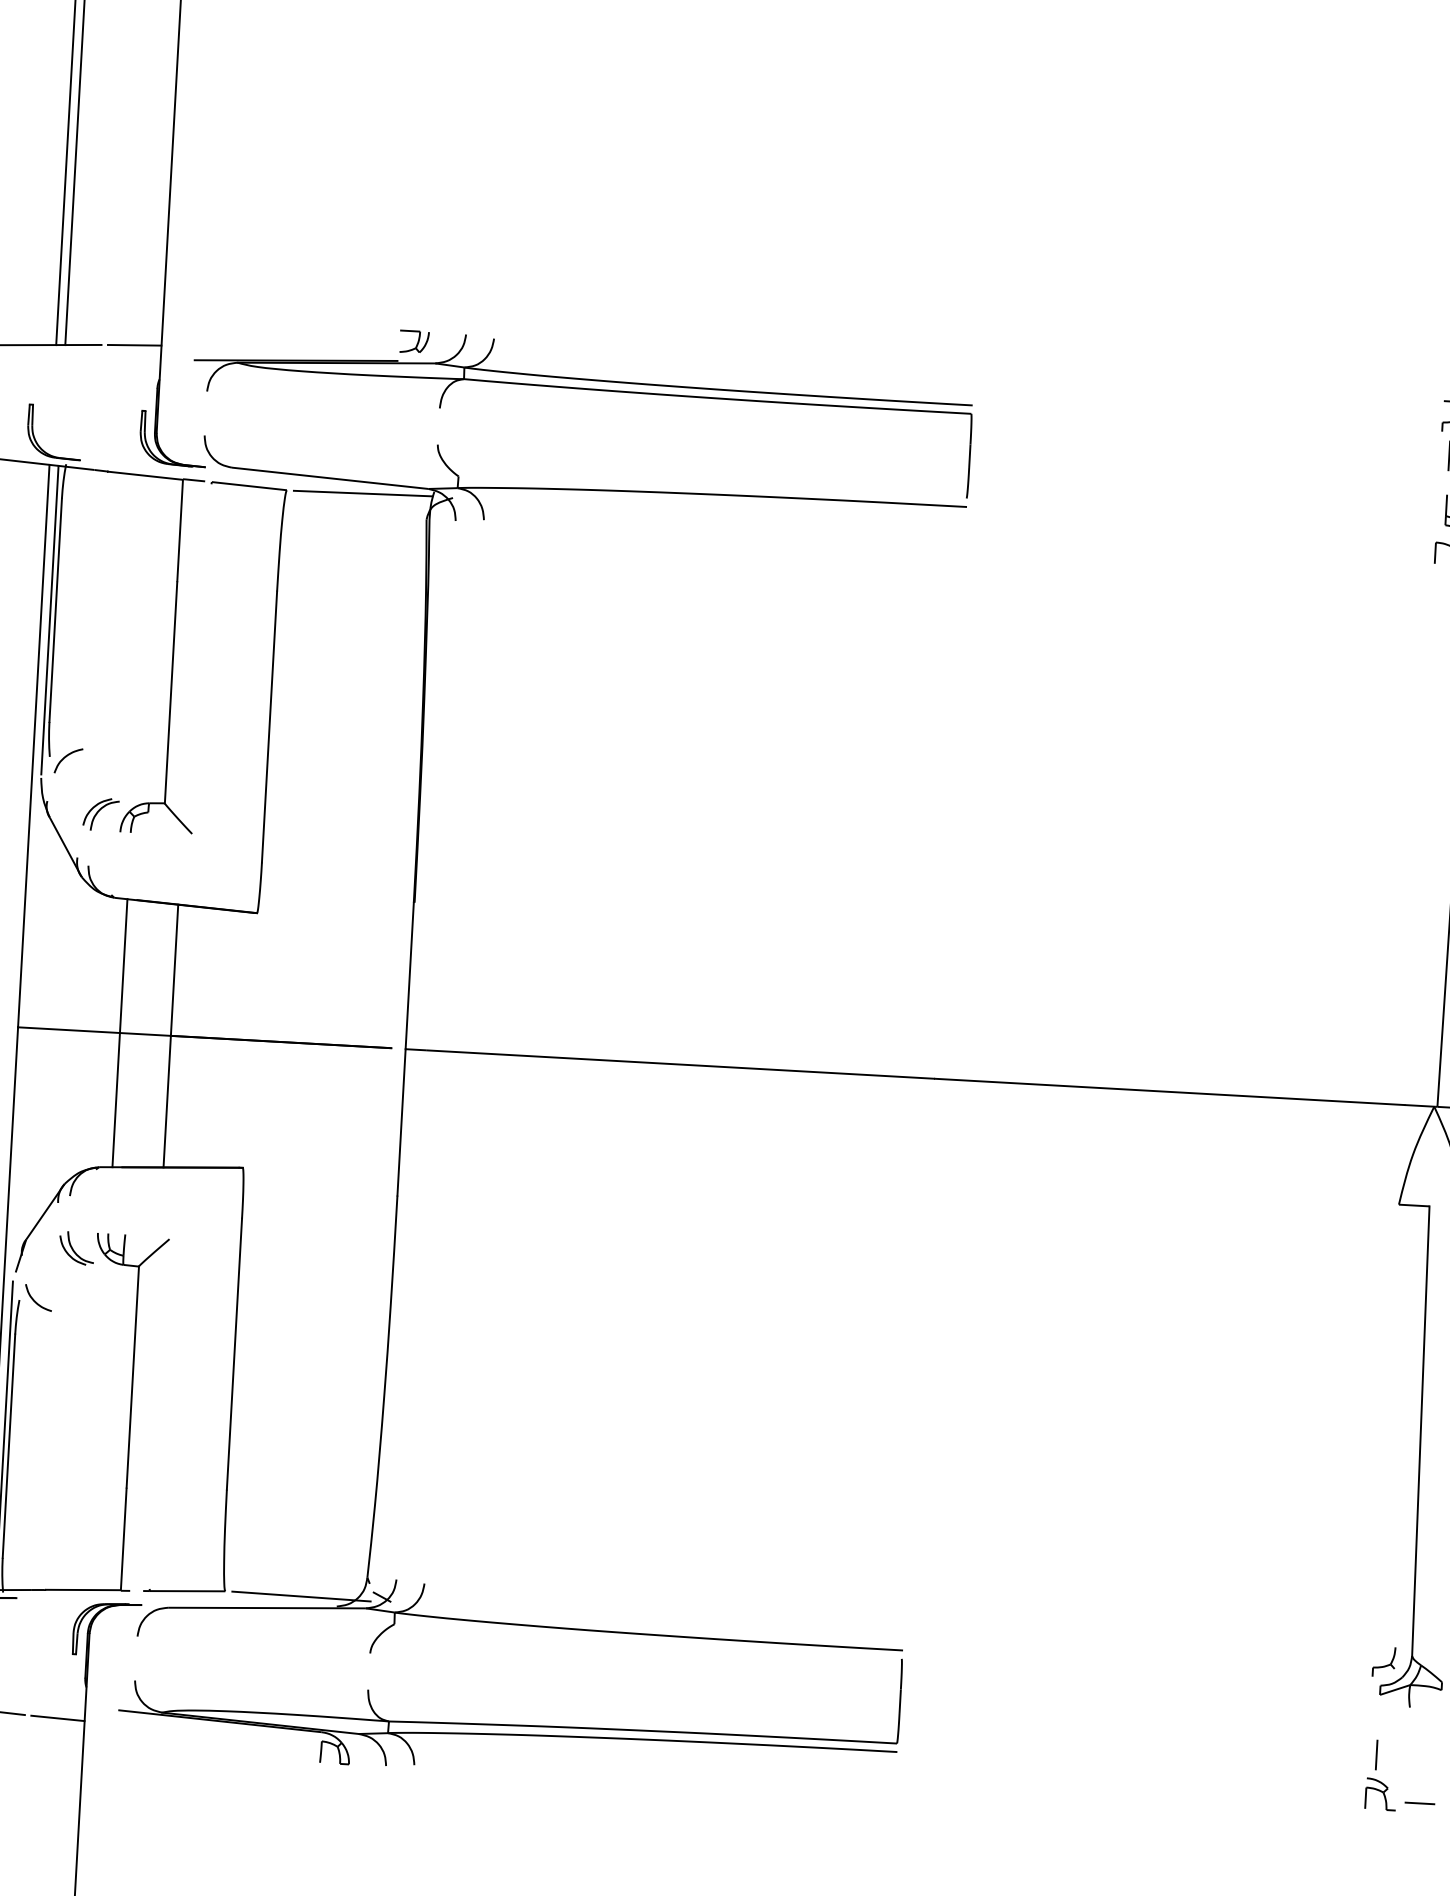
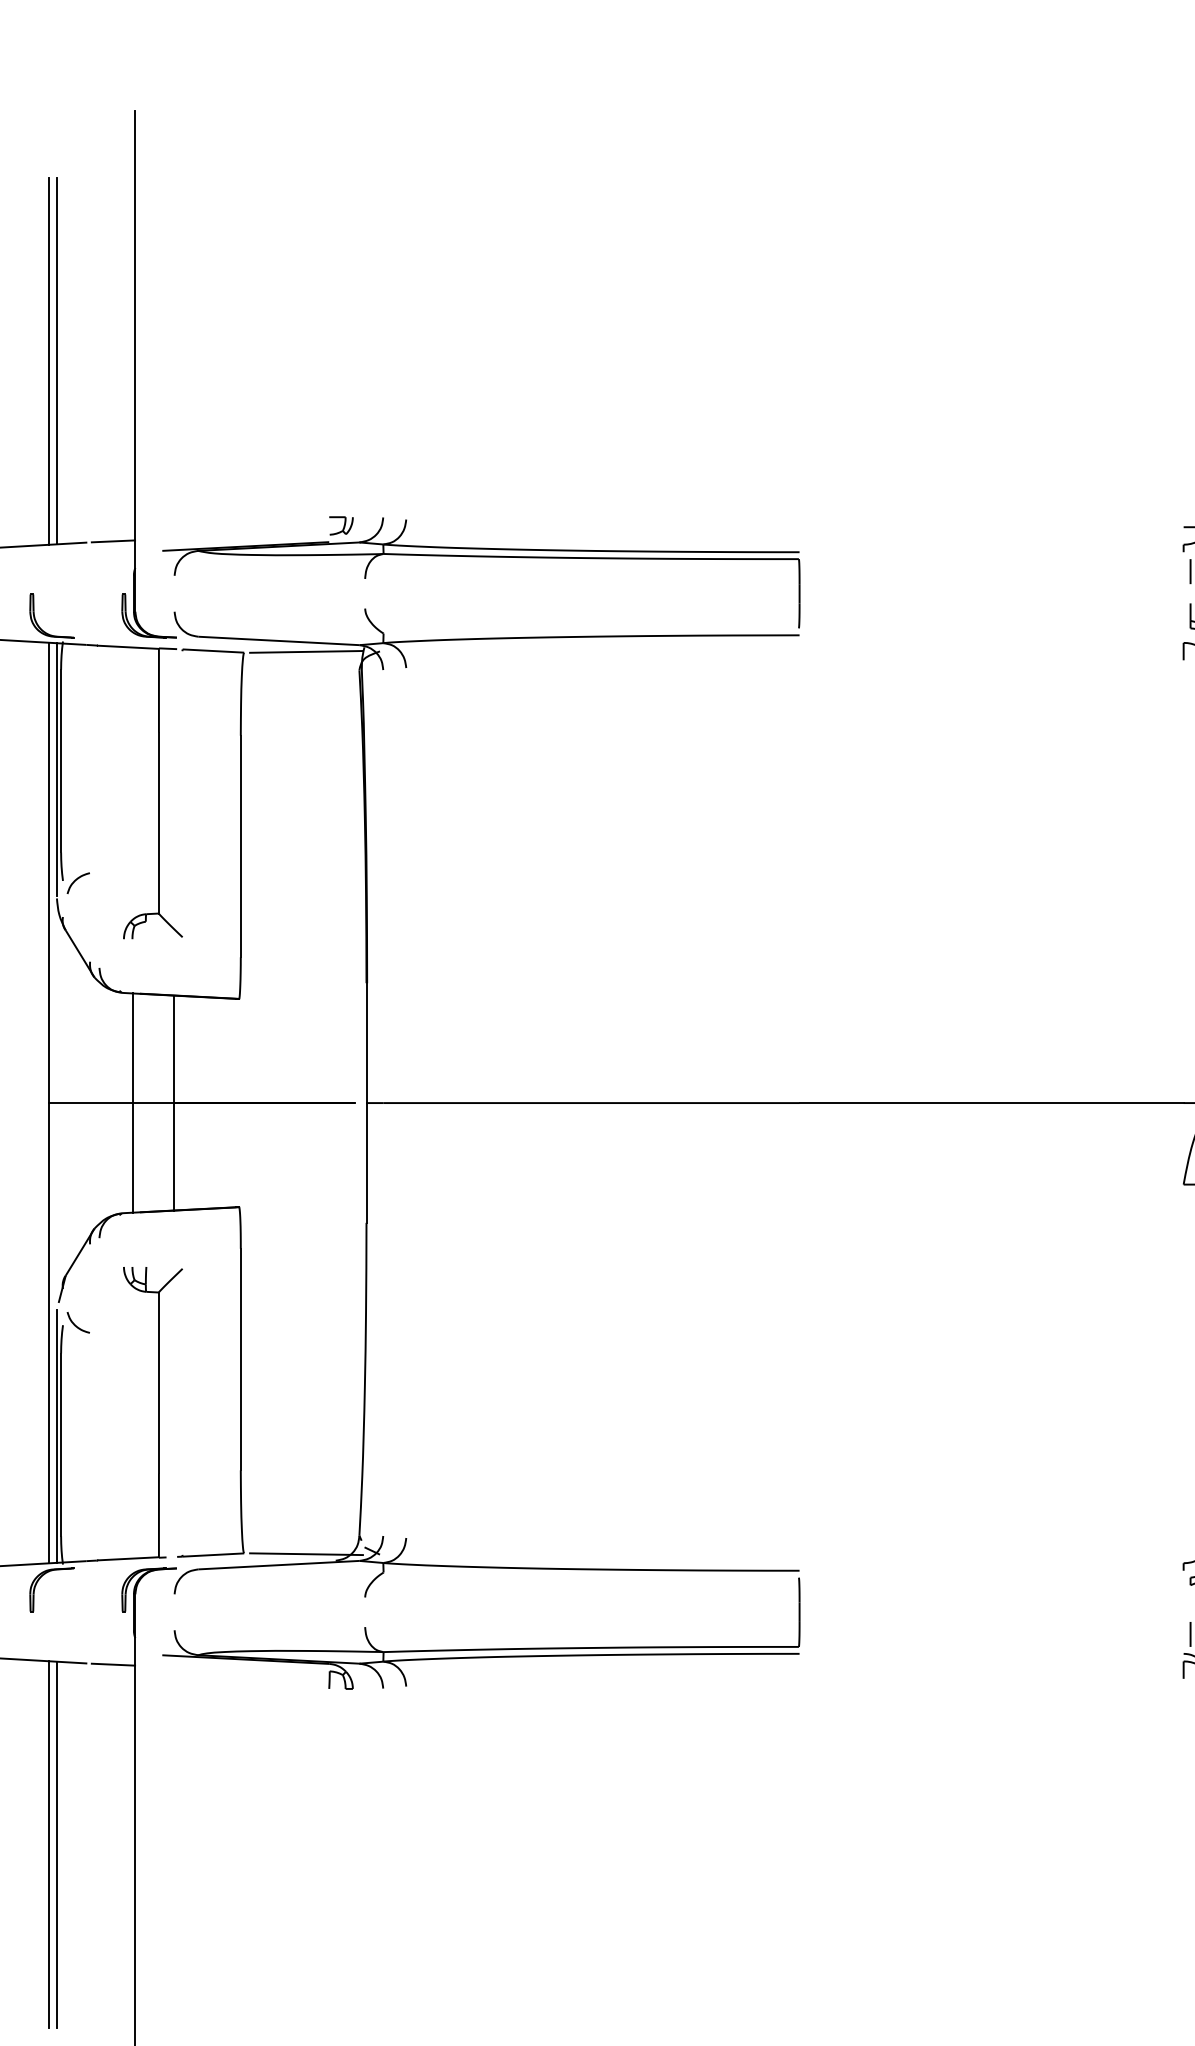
part: (99, 814) -> (106, 925), removed
part: (75, 1248) -> (106, 1280), removed

